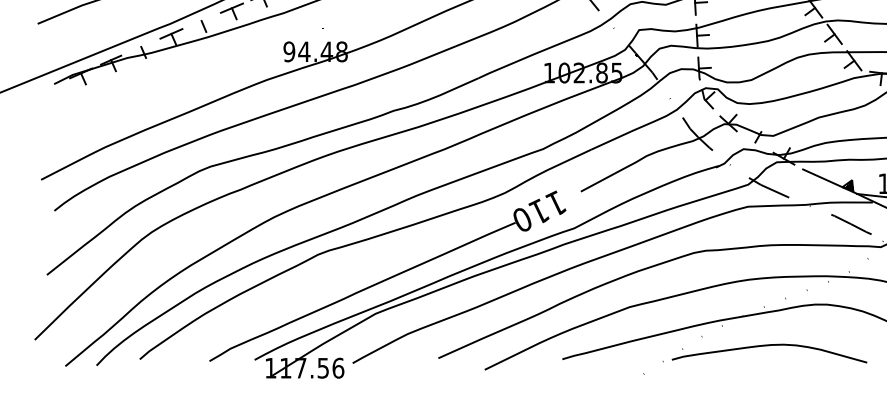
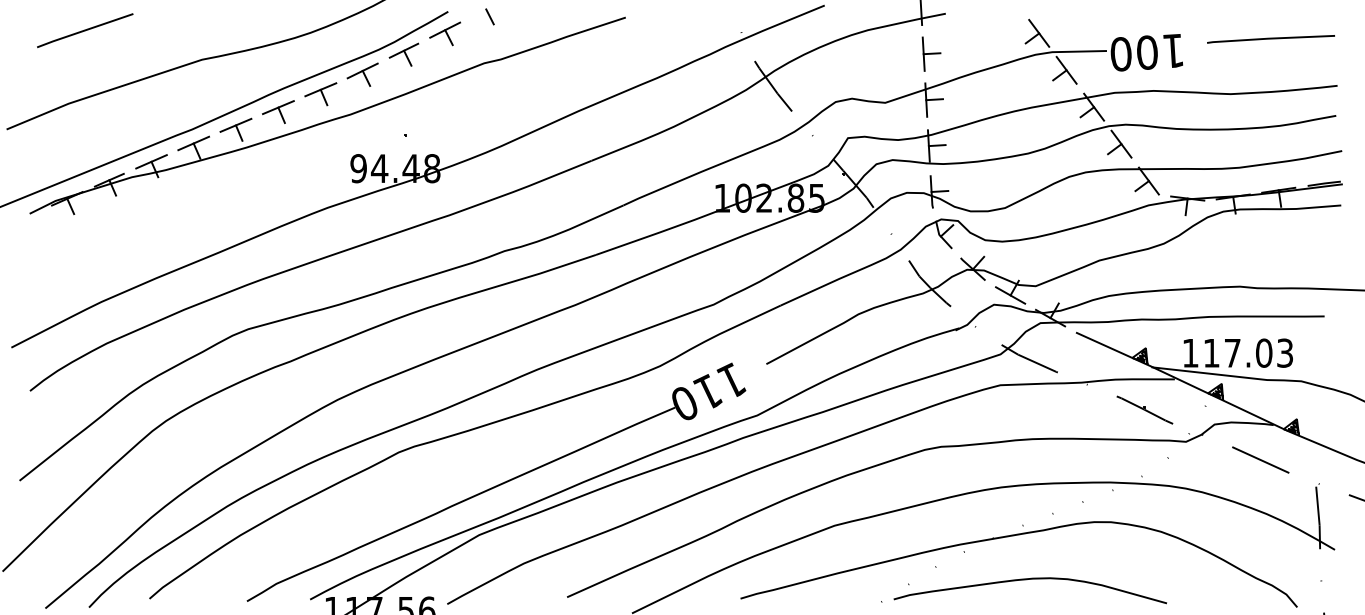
line: (201, 20) -> (235, 124), added
line: (141, 46) -> (151, 161), added
line: (755, 142) -> (1010, 295), added

